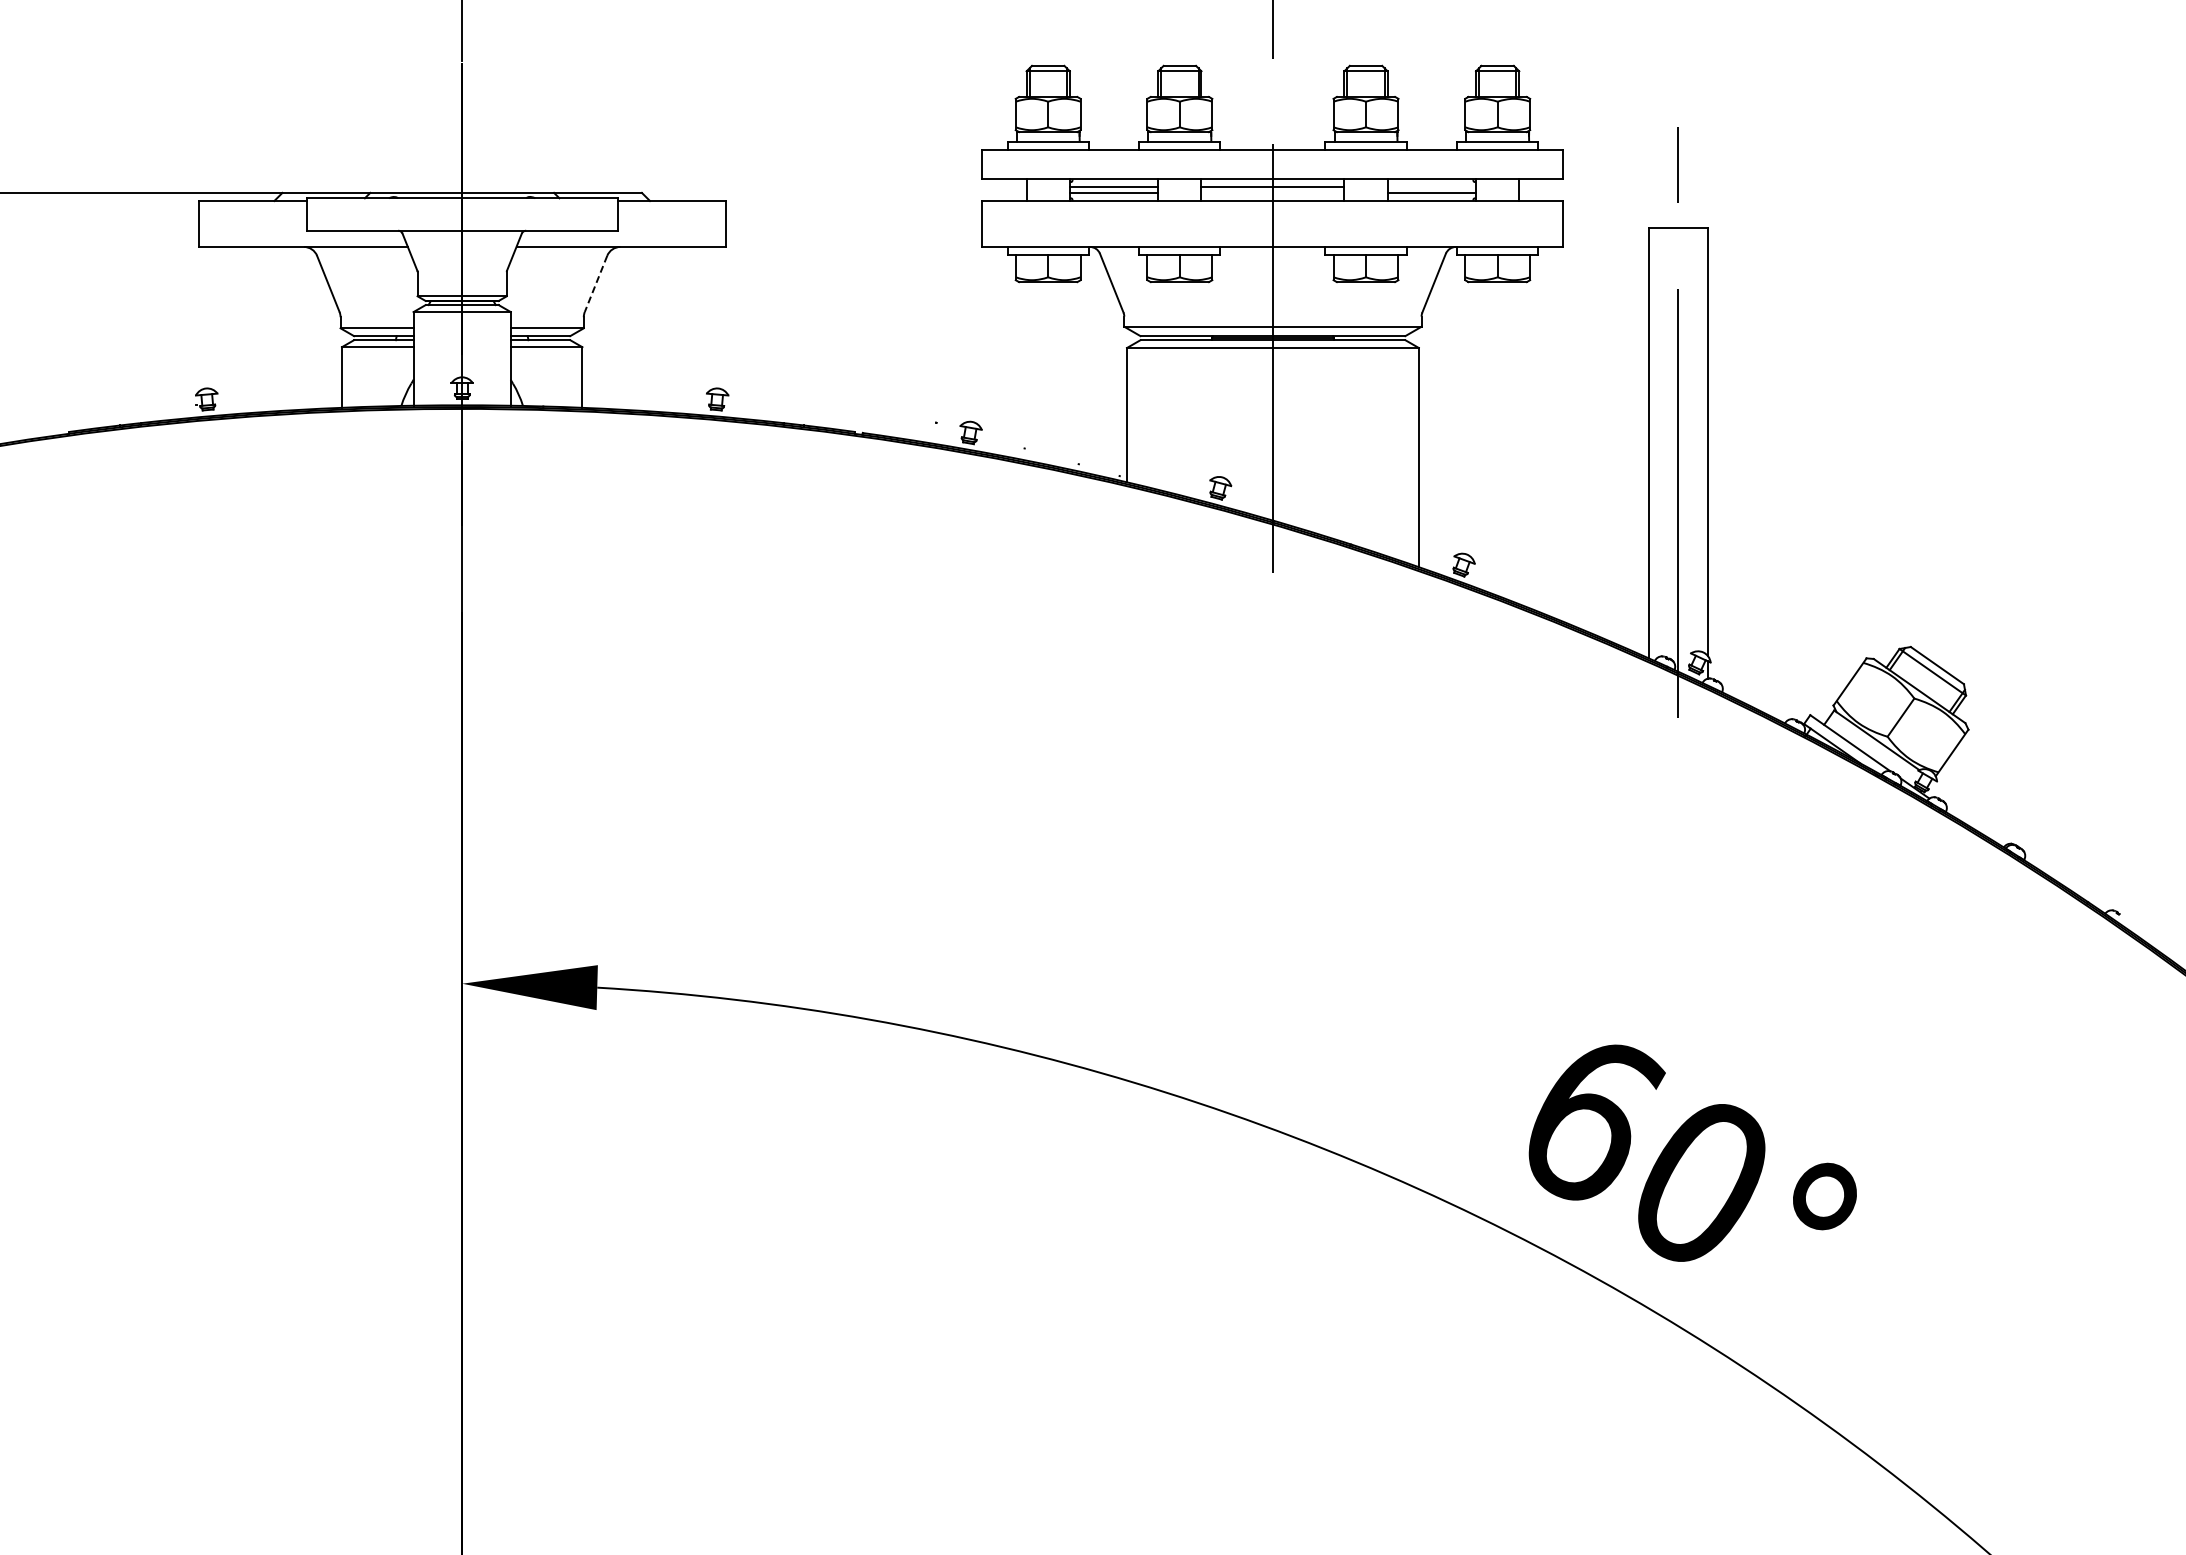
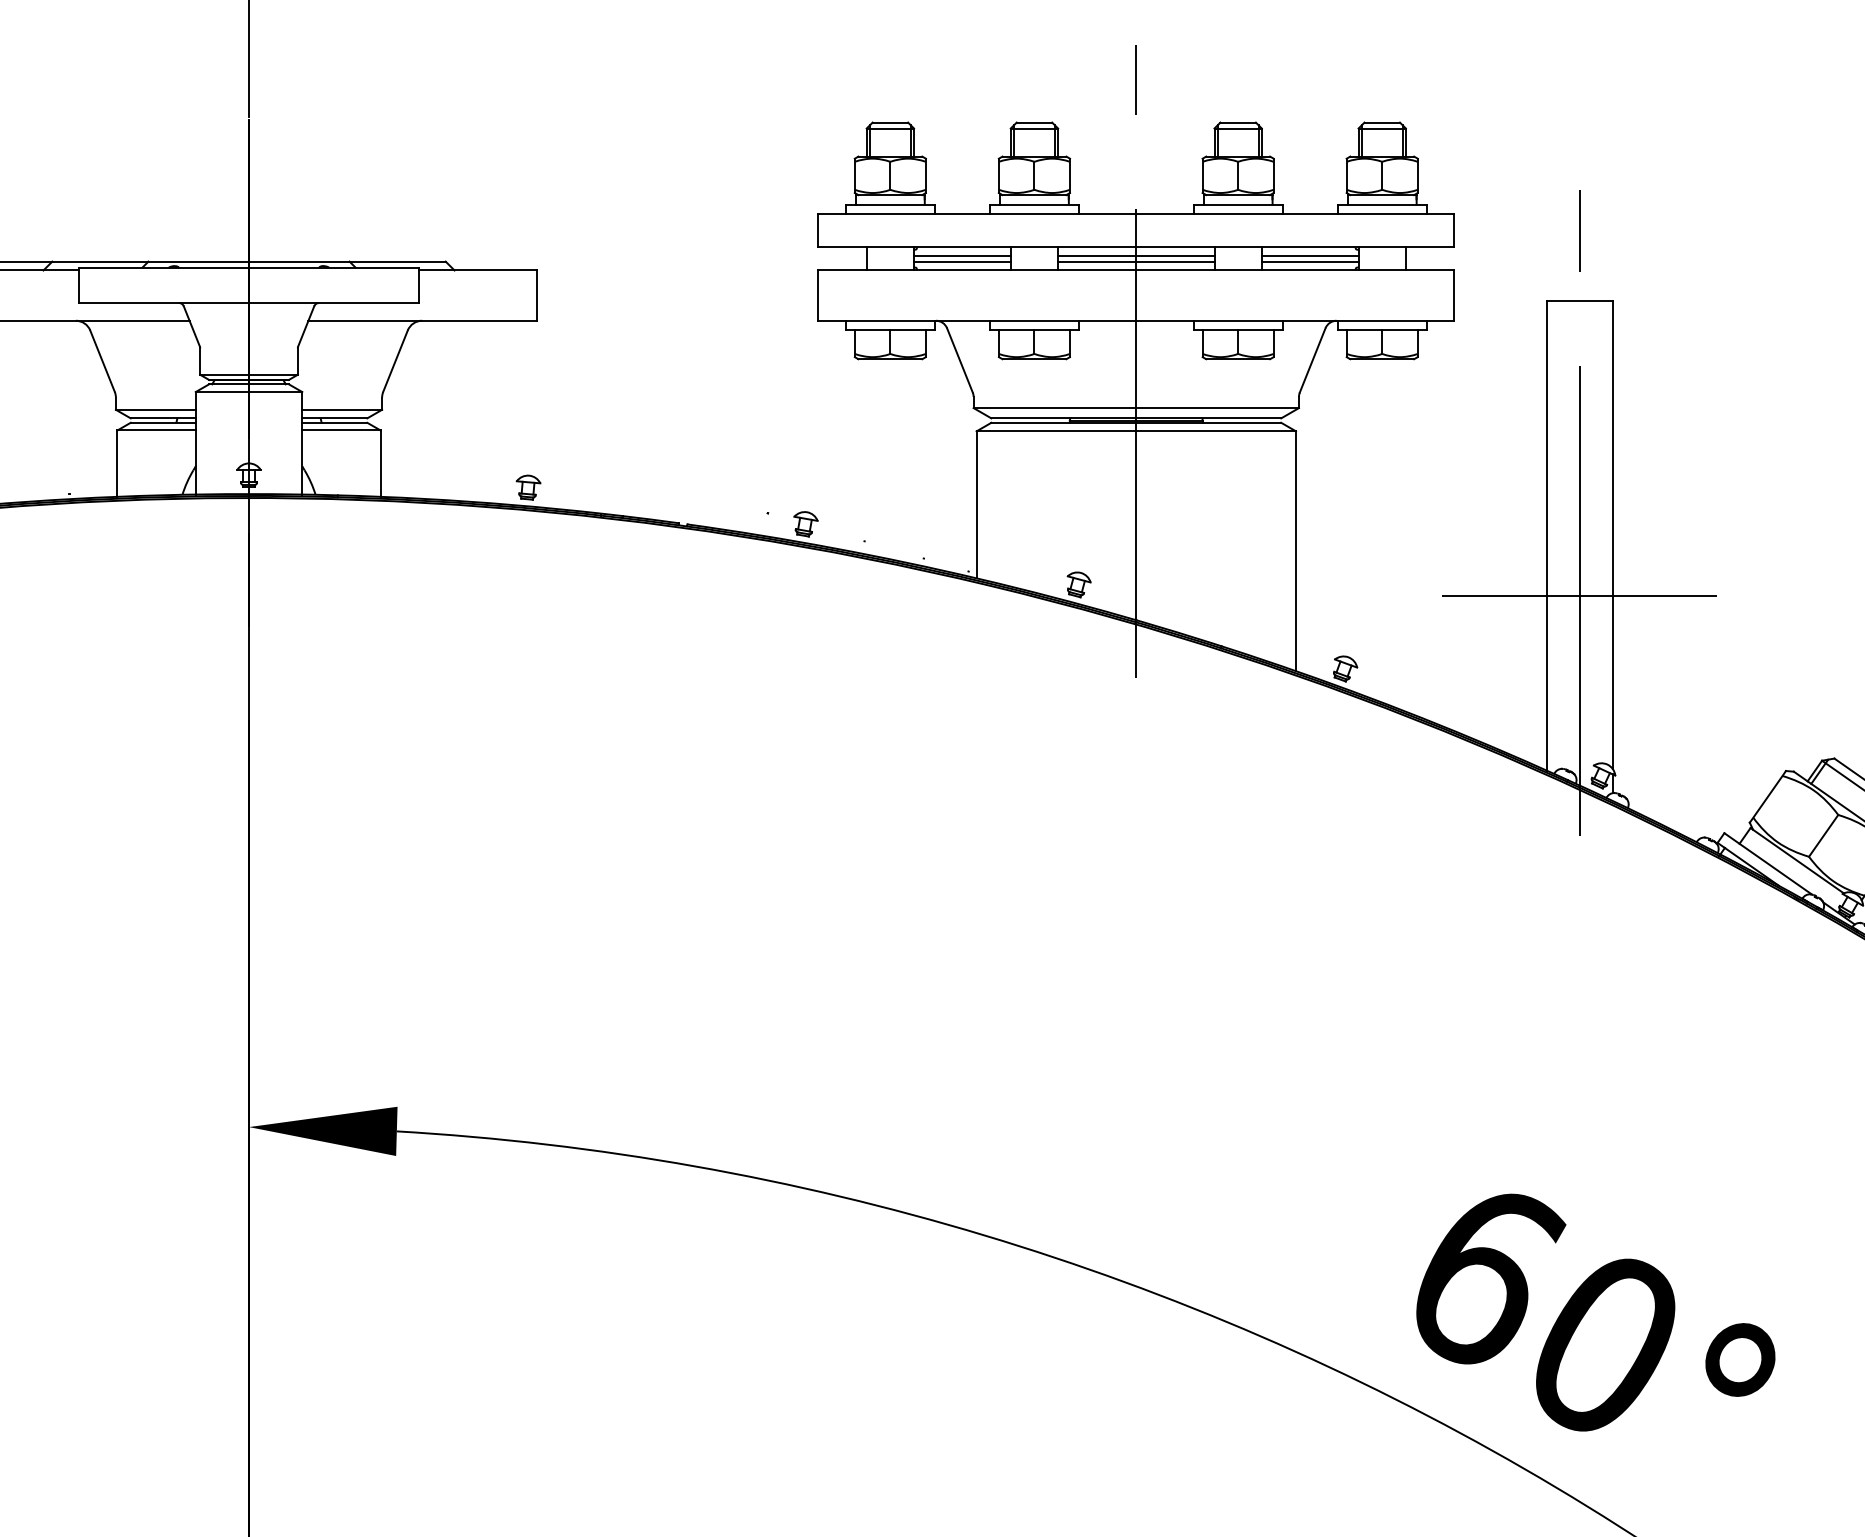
line: (1431, 187) -> (1309, 255), added
line: (1272, 192) -> (1135, 261), added
line: (595, 284) -> (394, 361), dashed -> solid
line: (1677, 498) -> (1579, 596), added

